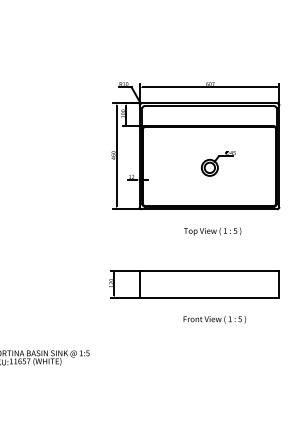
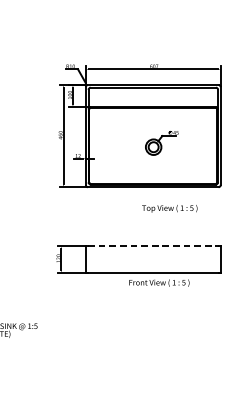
text: (212, 231) -> (169, 208), moved
line: (209, 270) -> (153, 246), solid -> dashed
text: (214, 319) -> (159, 282), moved

